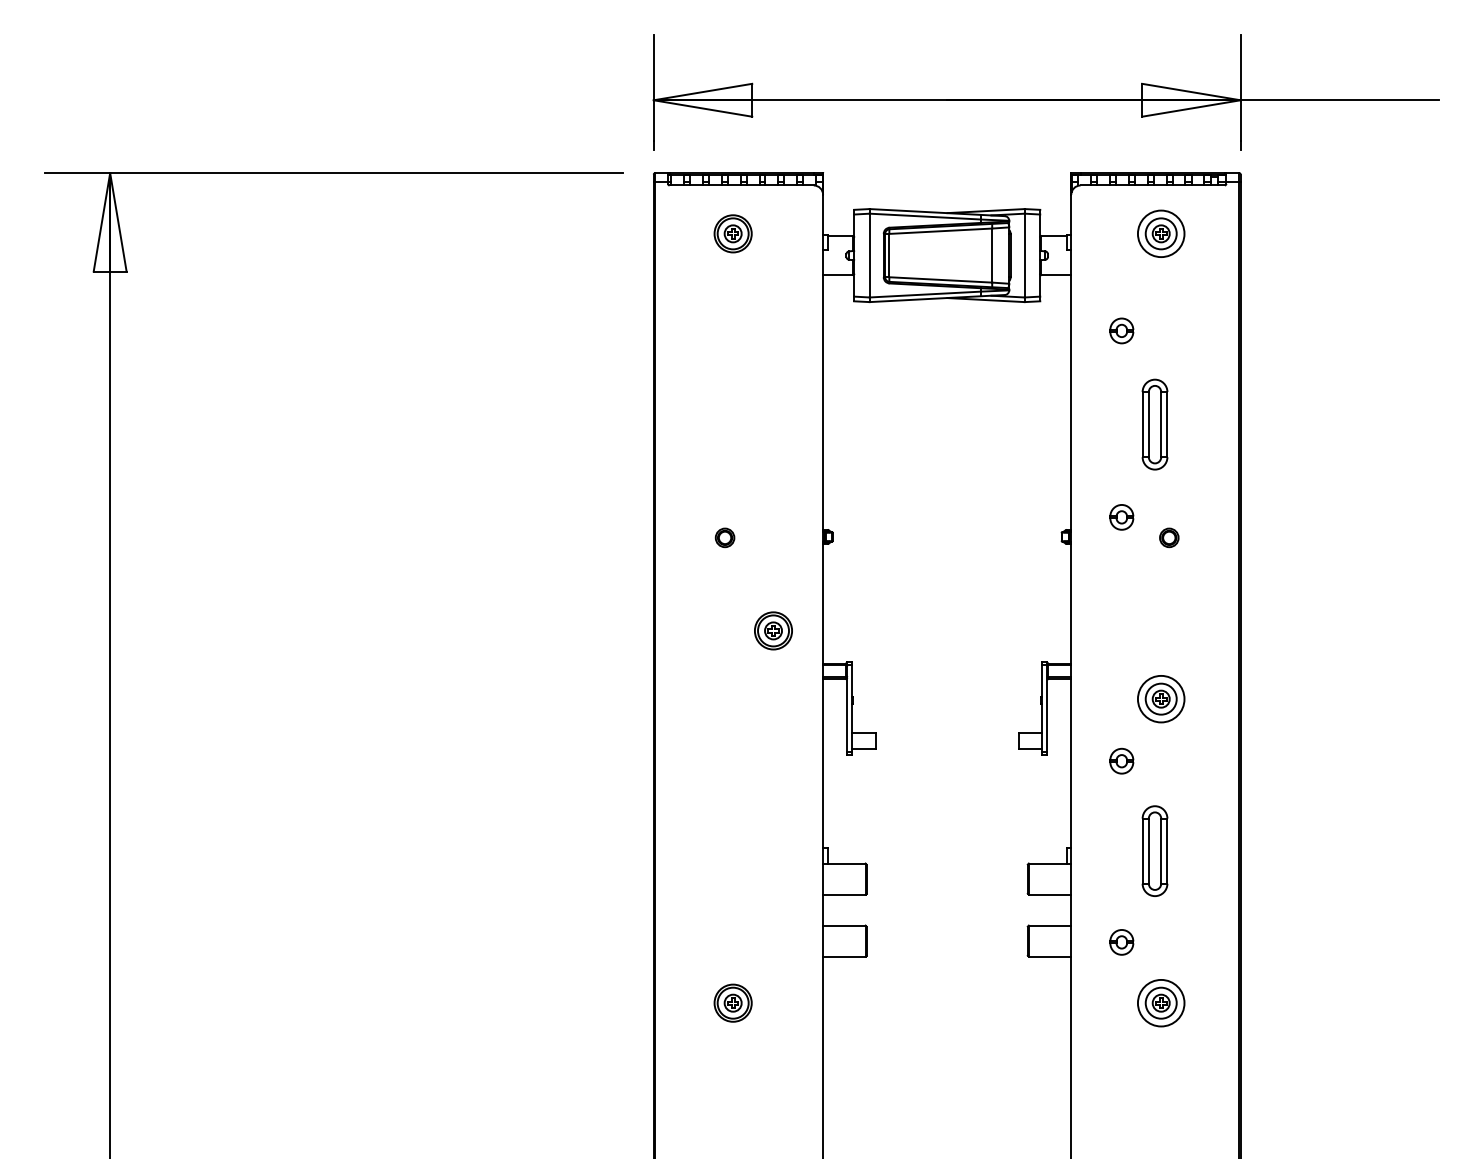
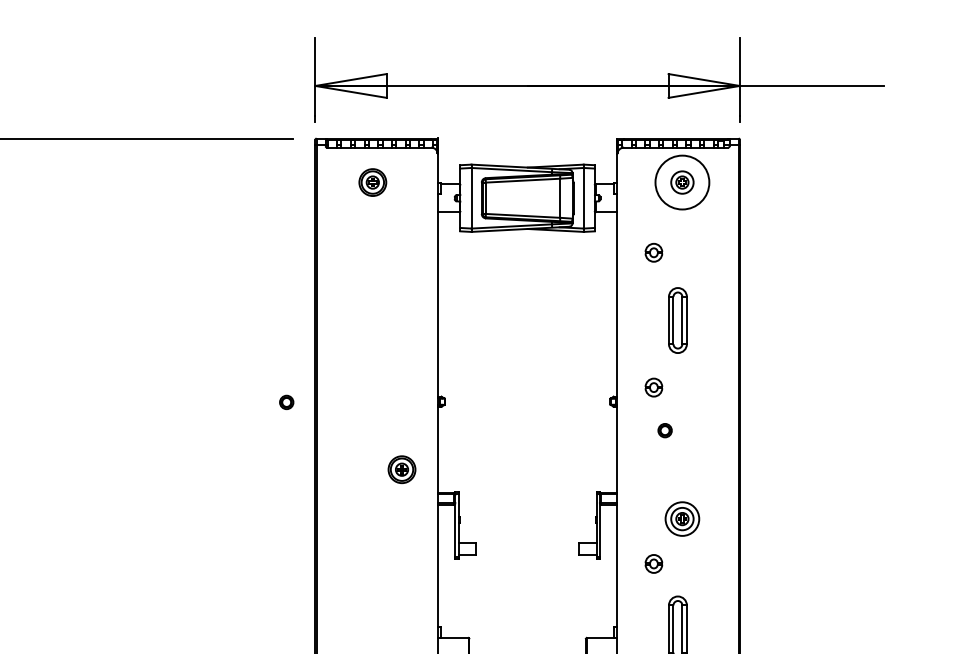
circle: (1160, 233) -> (681, 182), size x1.6
part: (724, 537) -> (286, 402), moved
part: (1169, 537) -> (665, 430), moved

